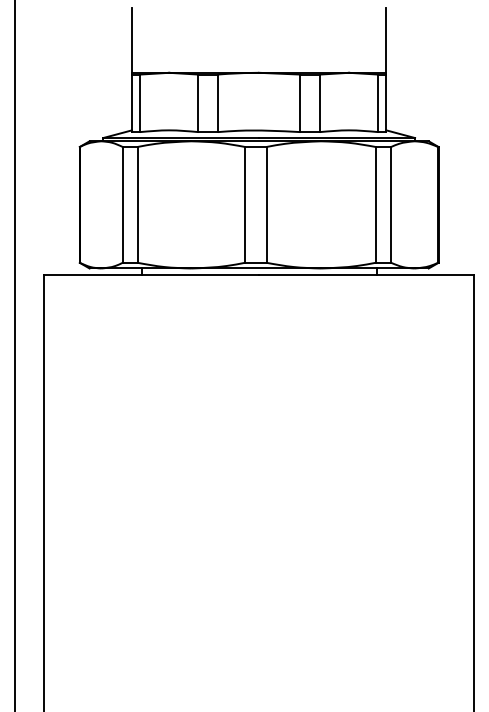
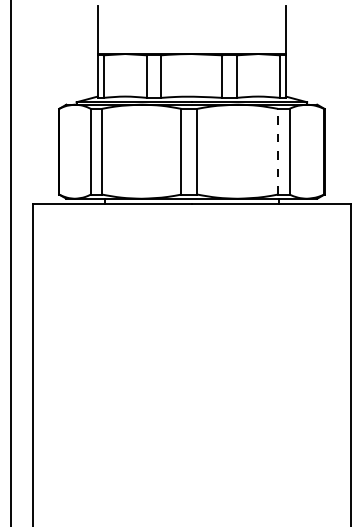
line: (374, 204) -> (277, 151), solid -> dashed

